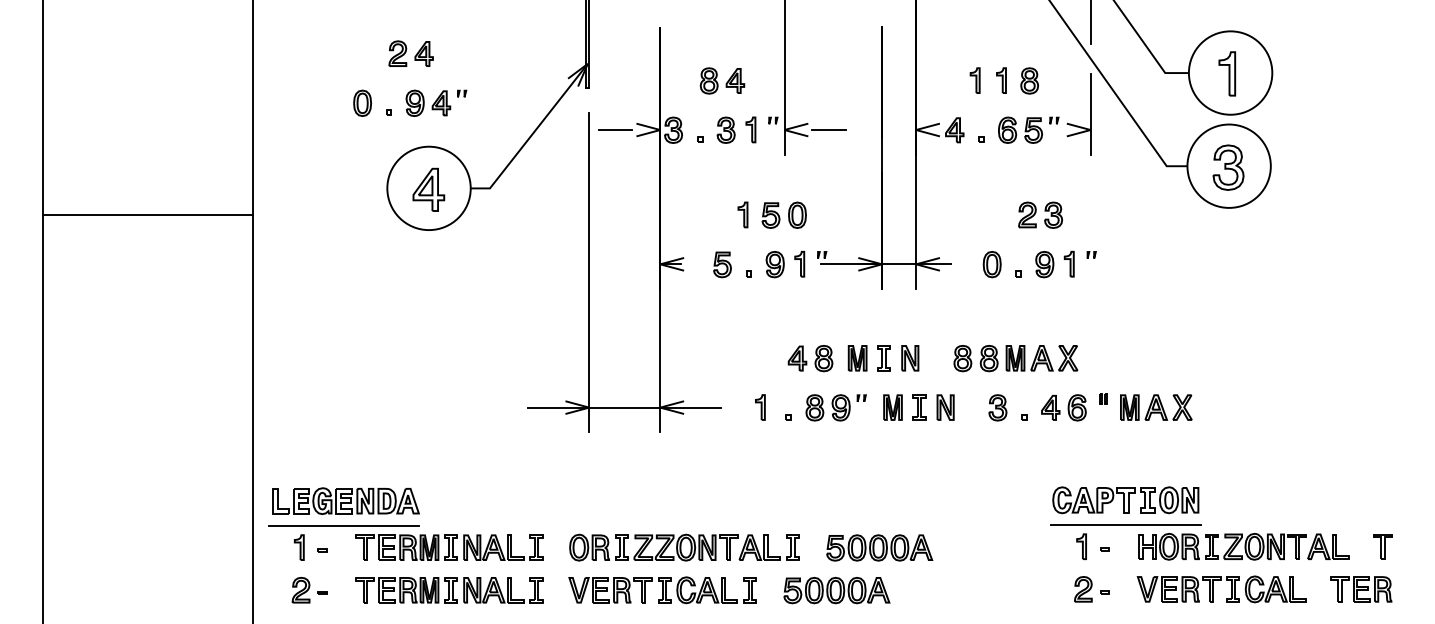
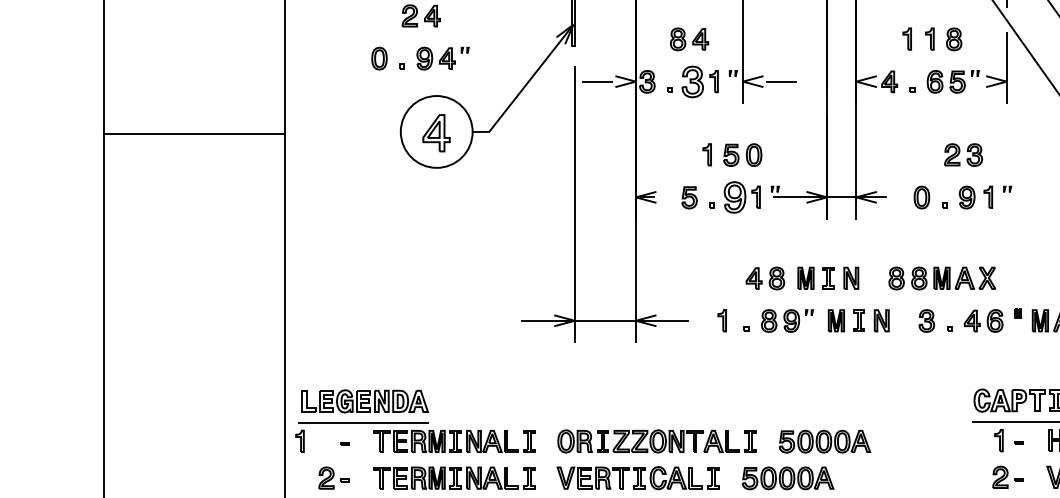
part: (725, 129) -> (692, 81), size x1.4
line: (147, 214) -> (194, 133), moved
part: (774, 264) -> (734, 197), size x1.4
part: (298, 547) -> (299, 441), moved

